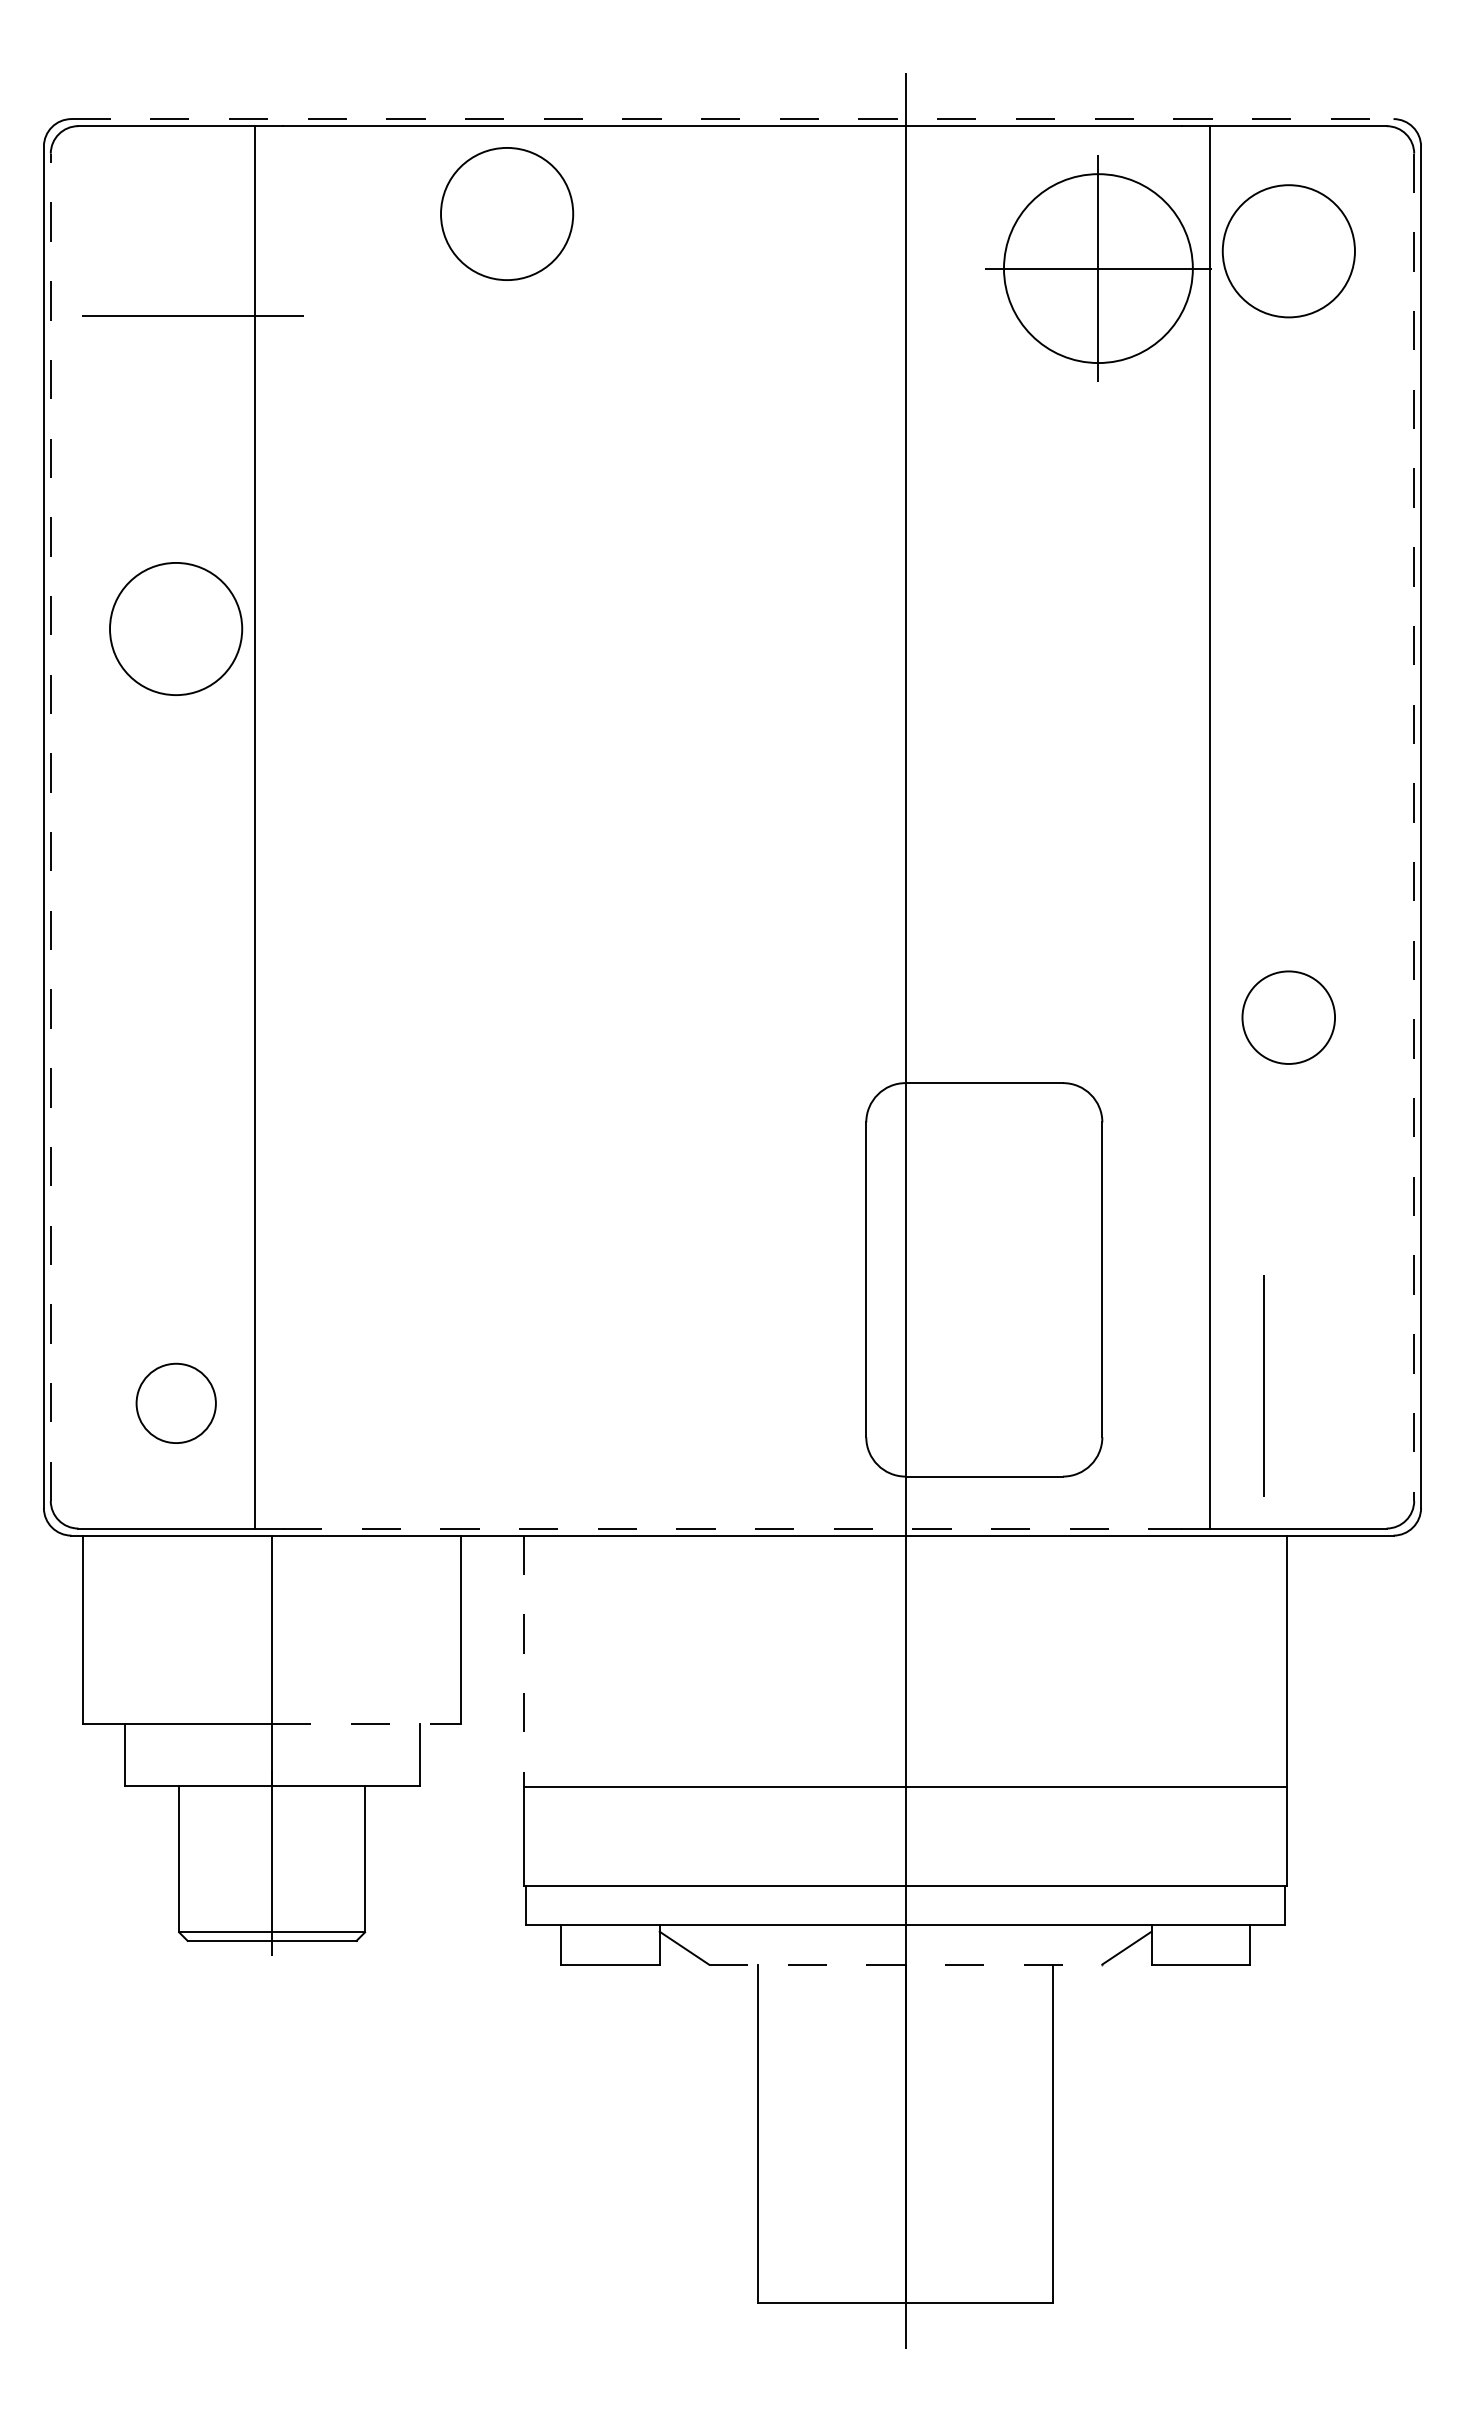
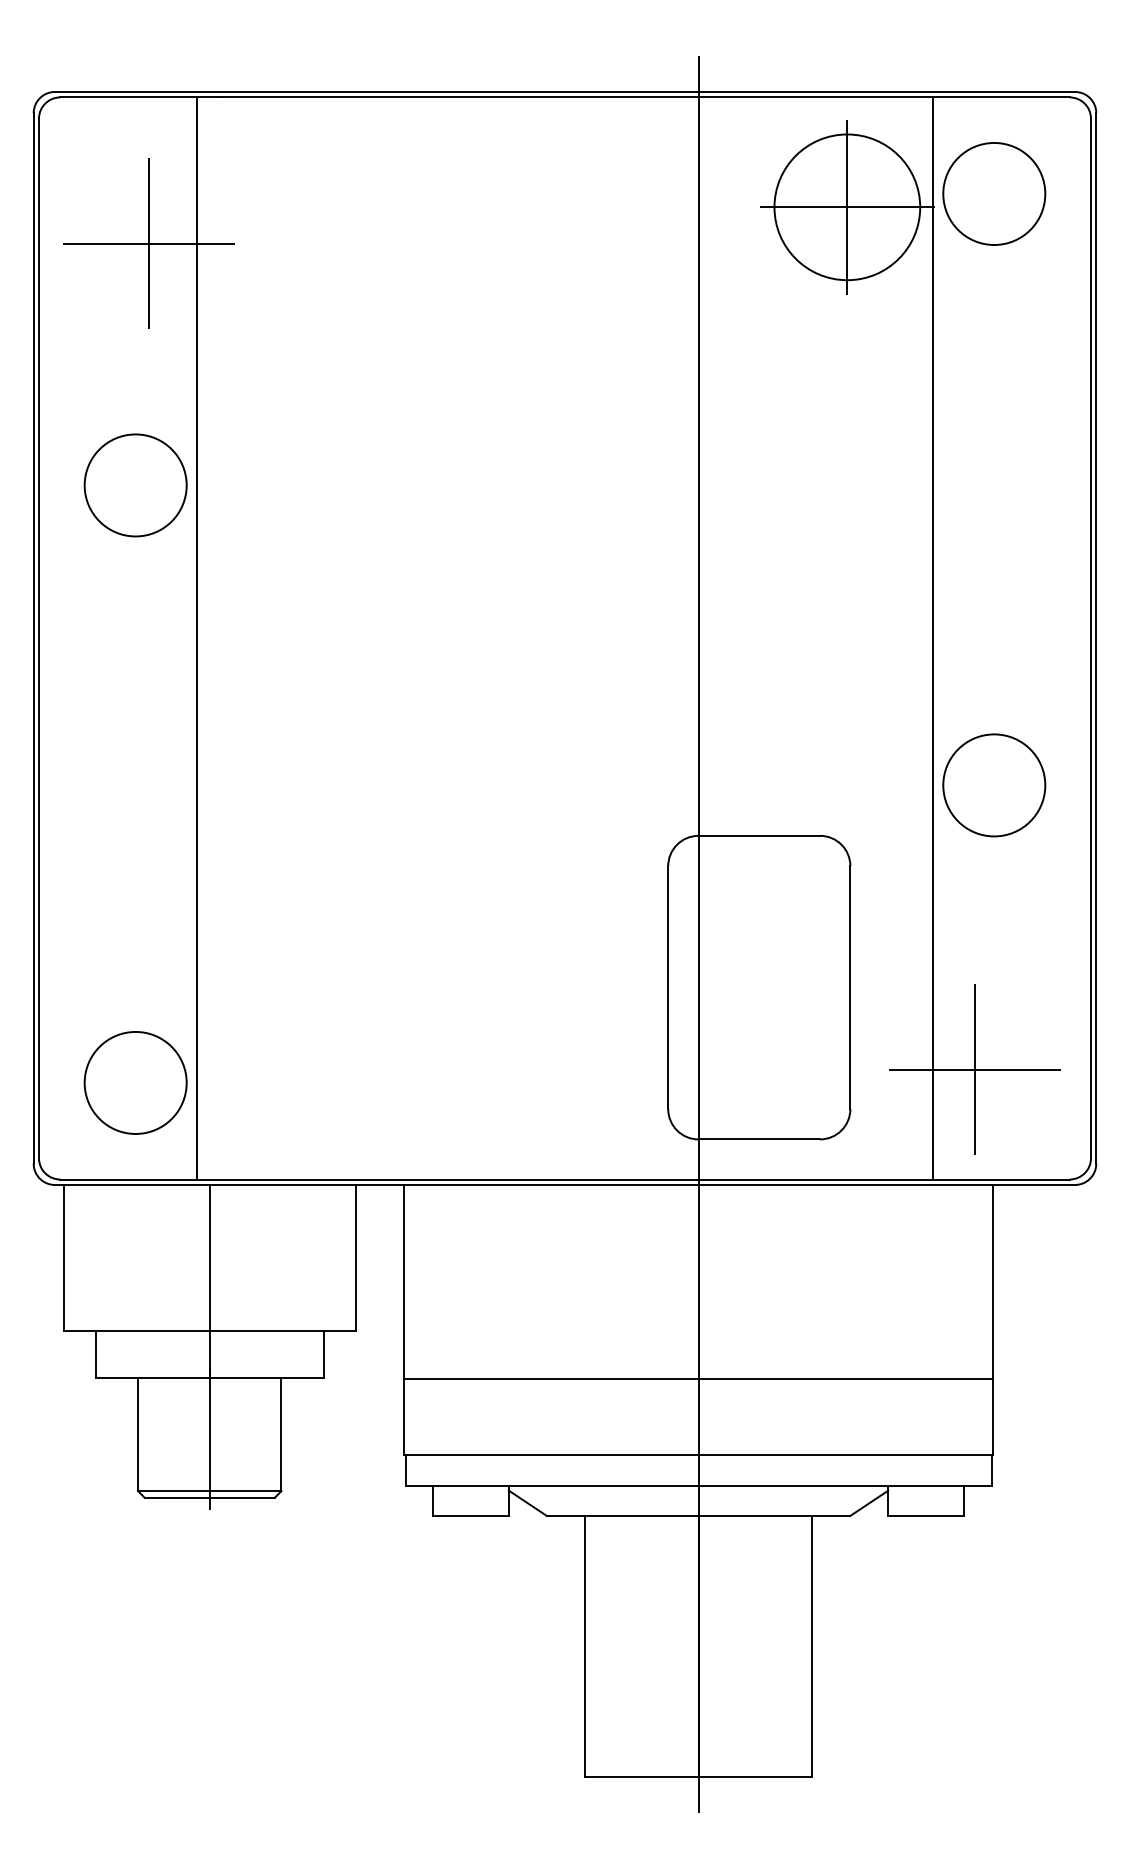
line: (732, 119) -> (565, 92), dashed -> solid
circle: (507, 213) -> (391, 164), removed
line: (193, 315) -> (149, 243), added
line: (50, 827) -> (38, 638), dashed -> solid
line: (1414, 827) -> (1091, 638), dashed -> solid
circle: (1288, 1017) -> (994, 785), size x1.43
line: (1263, 1386) -> (974, 1069), added
circle: (176, 1403) -> (135, 1083), size x1.67
line: (732, 1528) -> (565, 1179), dashed -> solid
line: (523, 1661) -> (403, 1282), dashed -> solid
line: (367, 1724) -> (283, 1330), dashed -> solid
line: (905, 1964) -> (698, 1515), dashed -> solid

